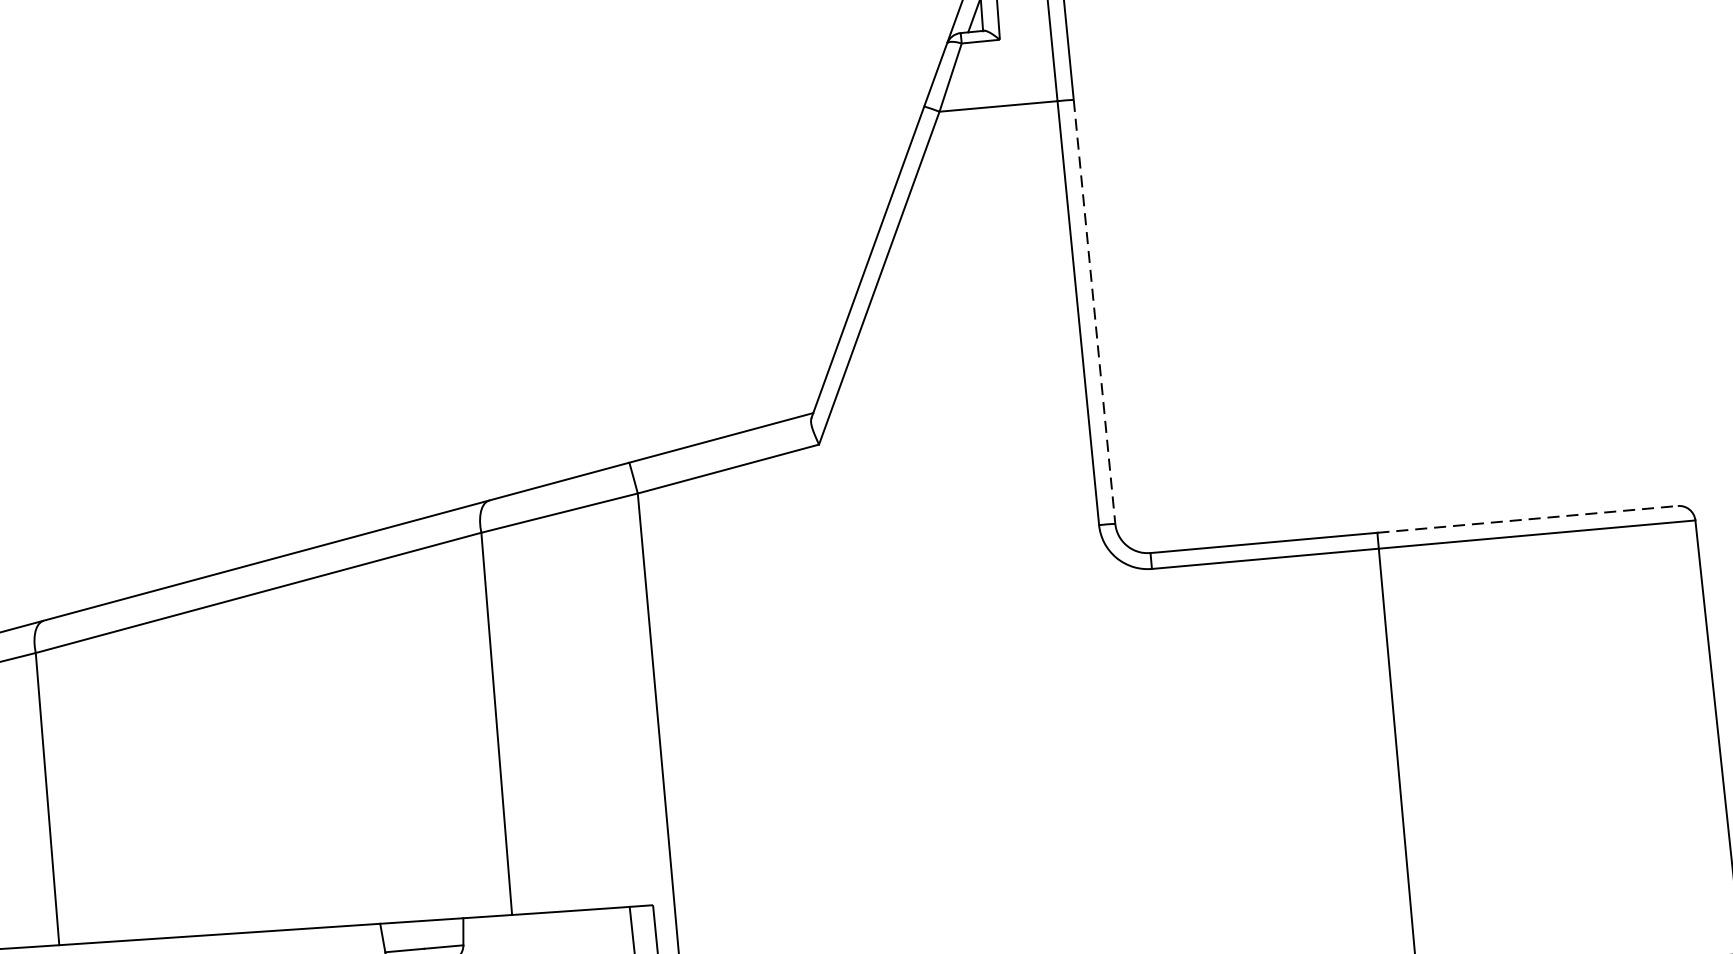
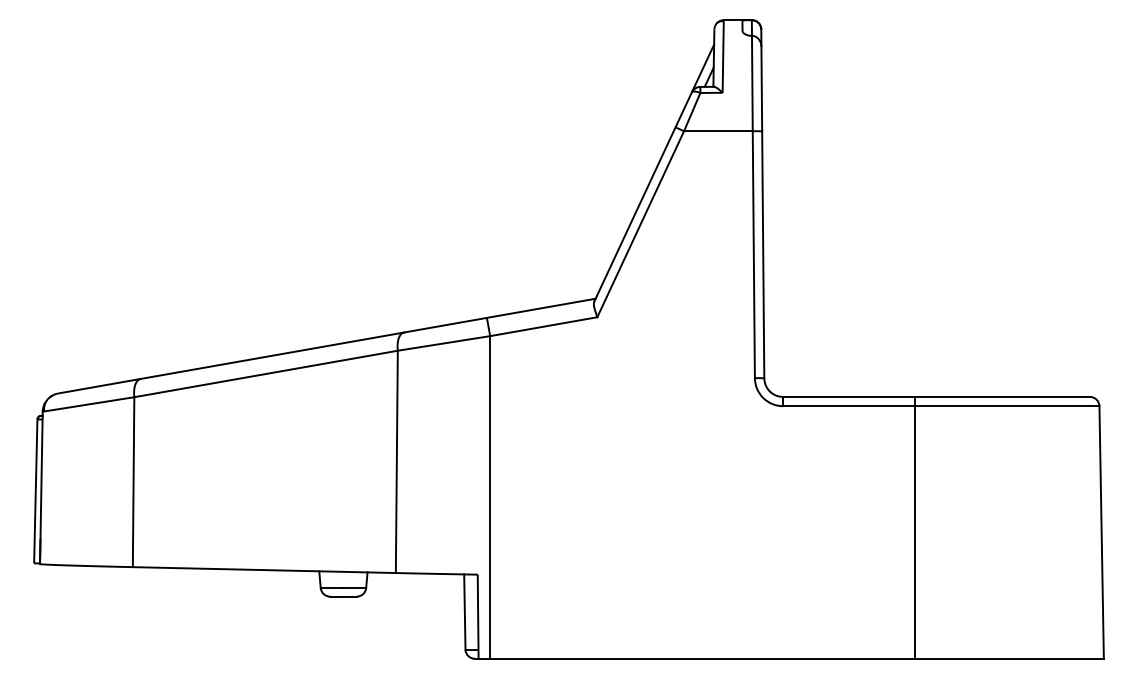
line: (1095, 313) -> (763, 255), dashed -> solid
line: (1529, 518) -> (1003, 396), dashed -> solid

